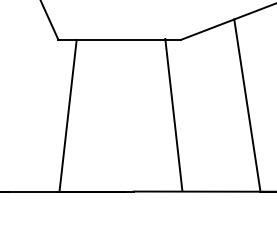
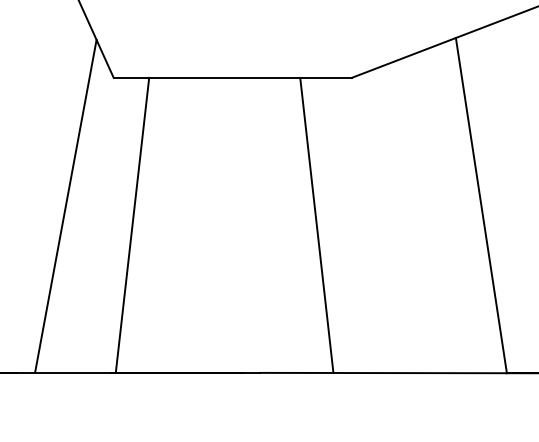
line: (33, 105) -> (65, 205), added
line: (173, 114) -> (316, 224), moved

